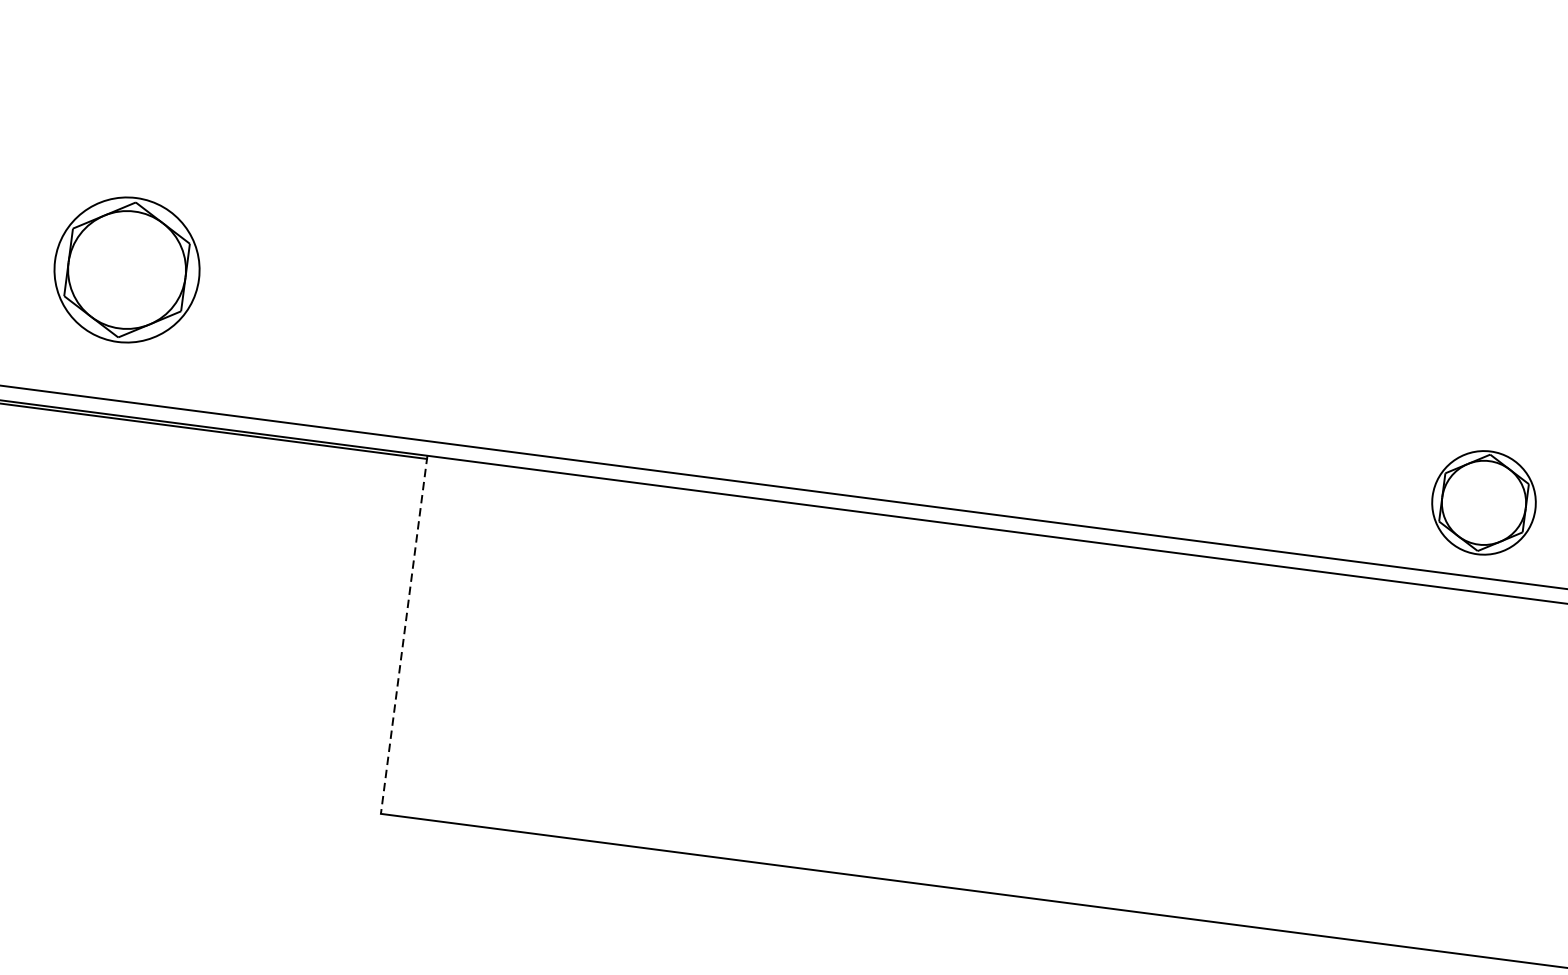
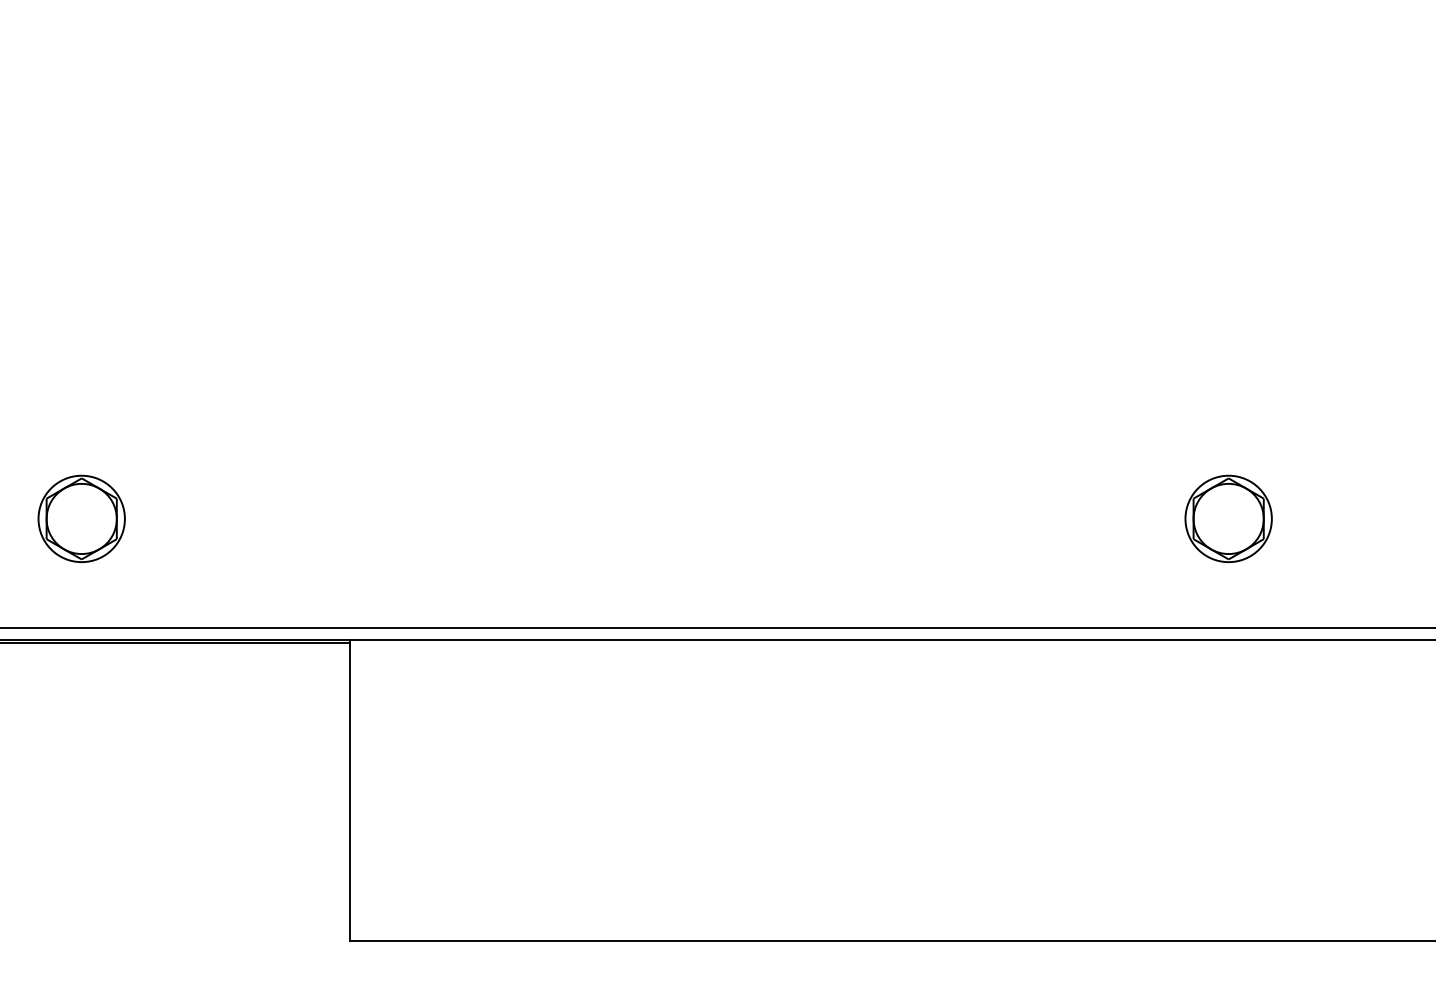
part: (126, 269) -> (81, 518), size x0.71
part: (1483, 502) -> (1228, 518), moved
line: (404, 634) -> (350, 790), dashed -> solid

